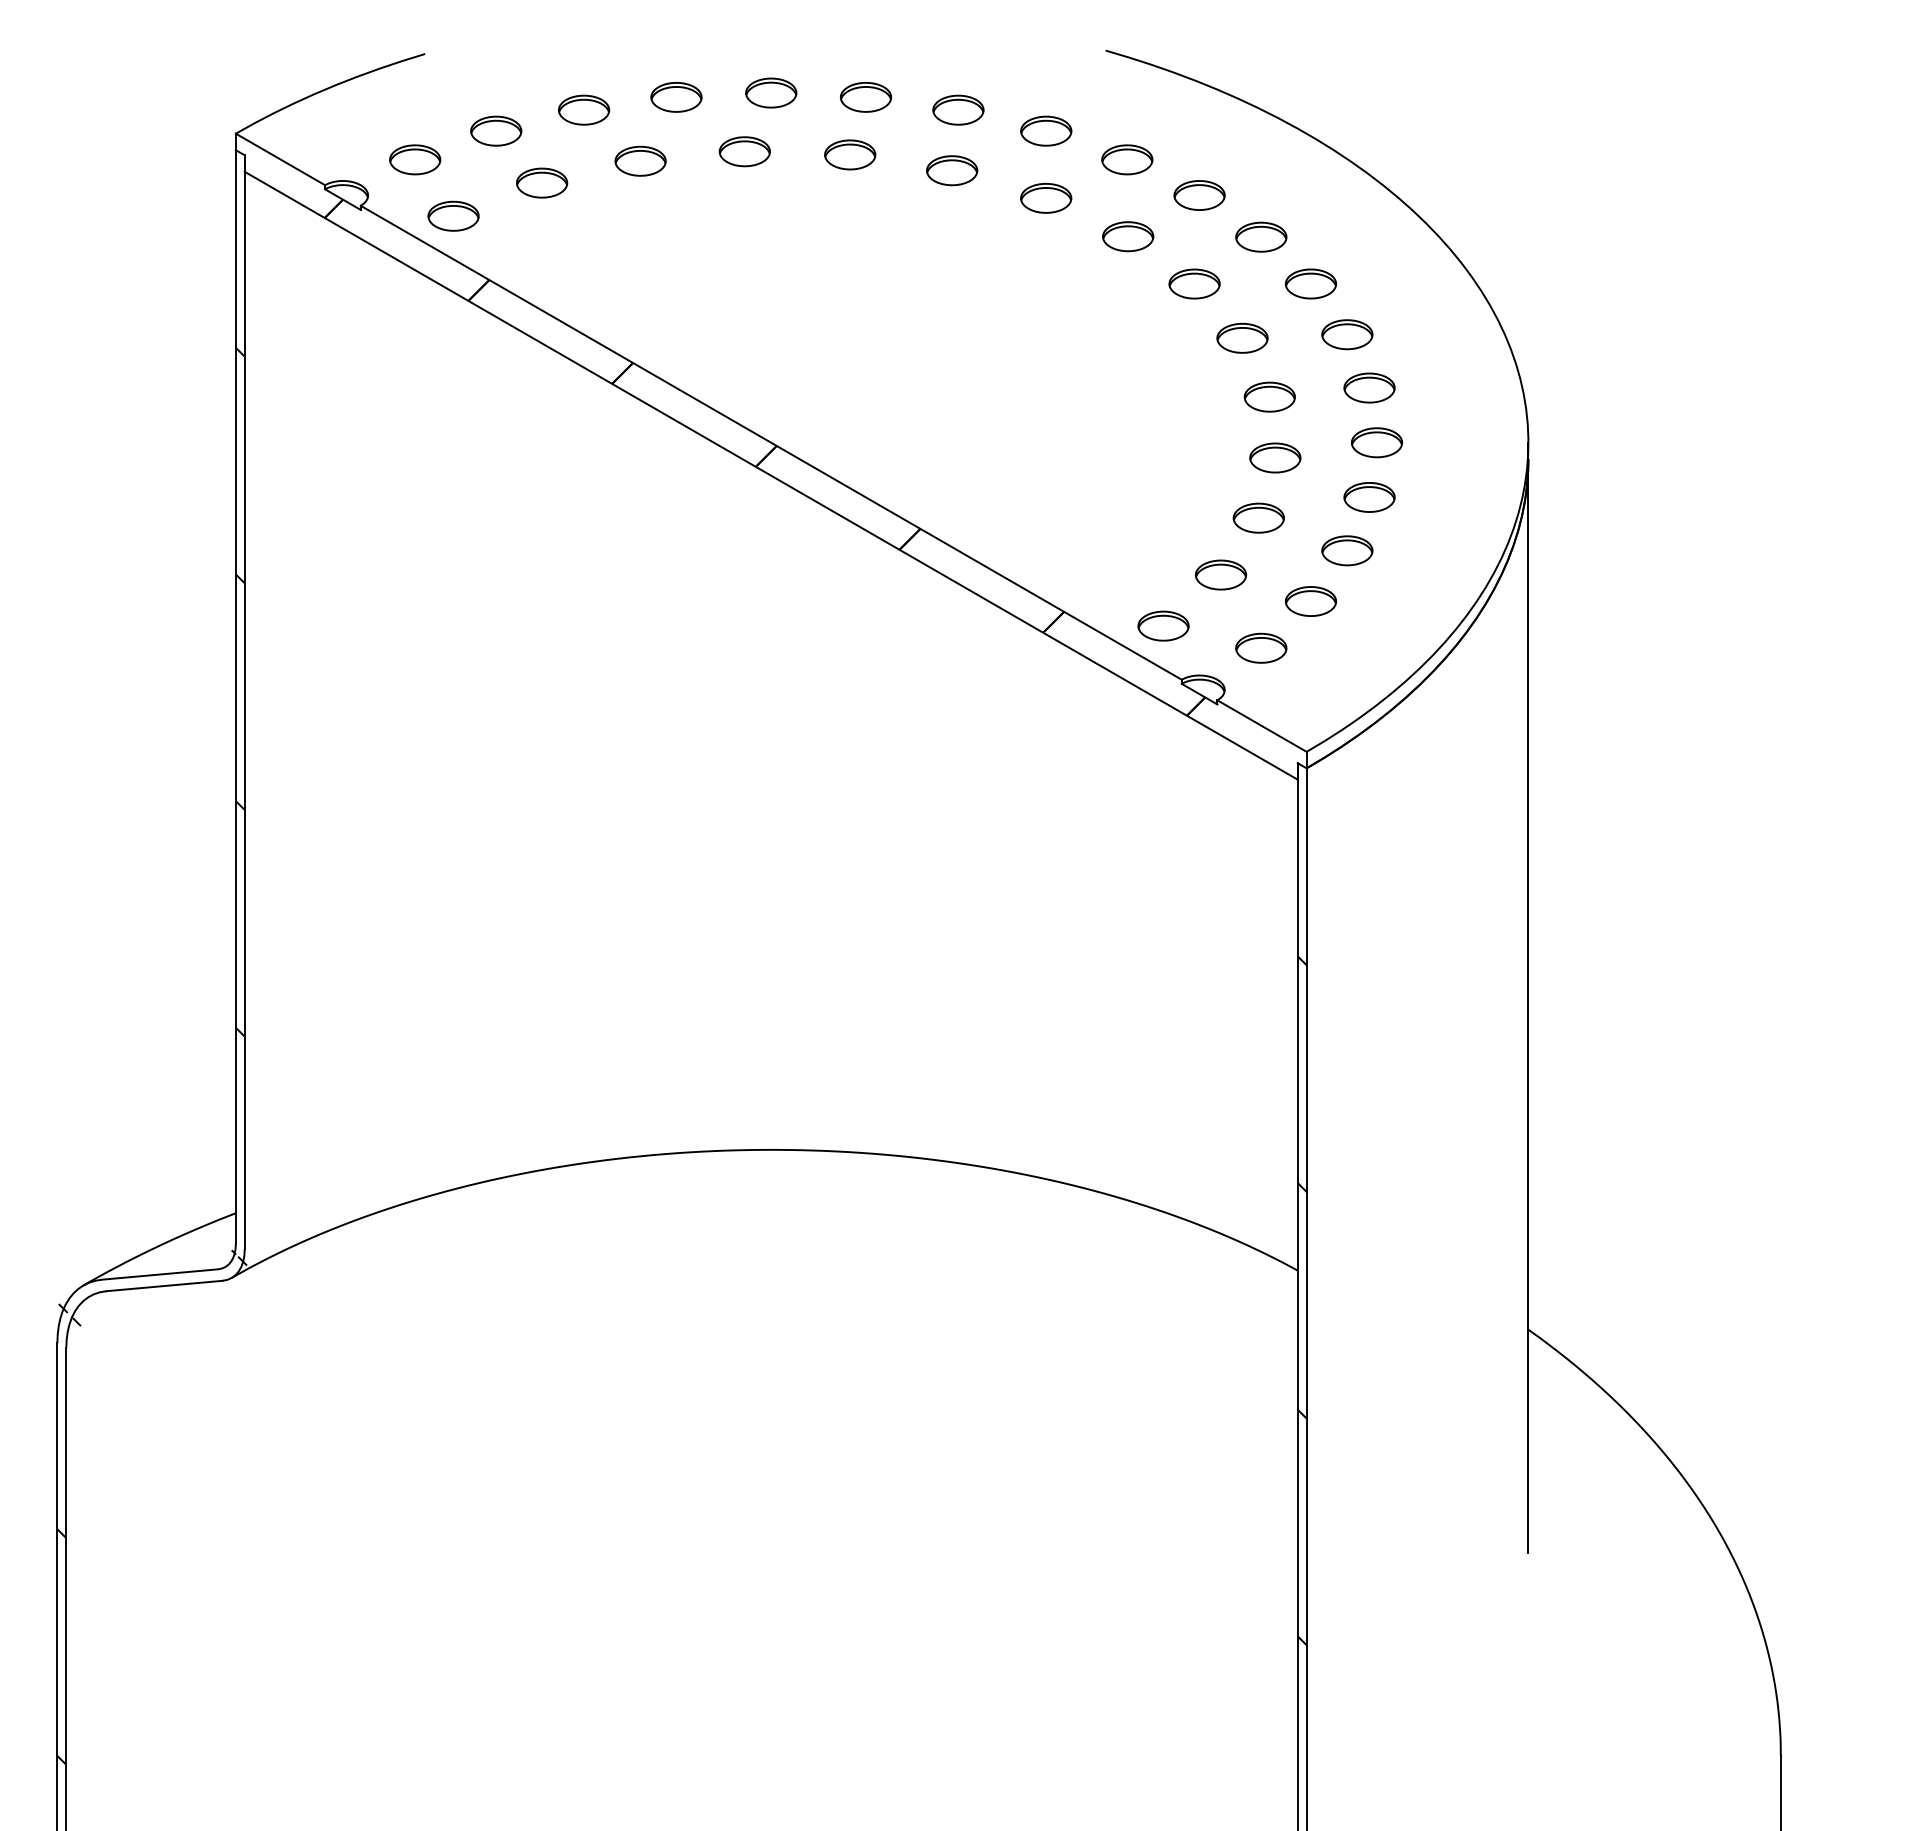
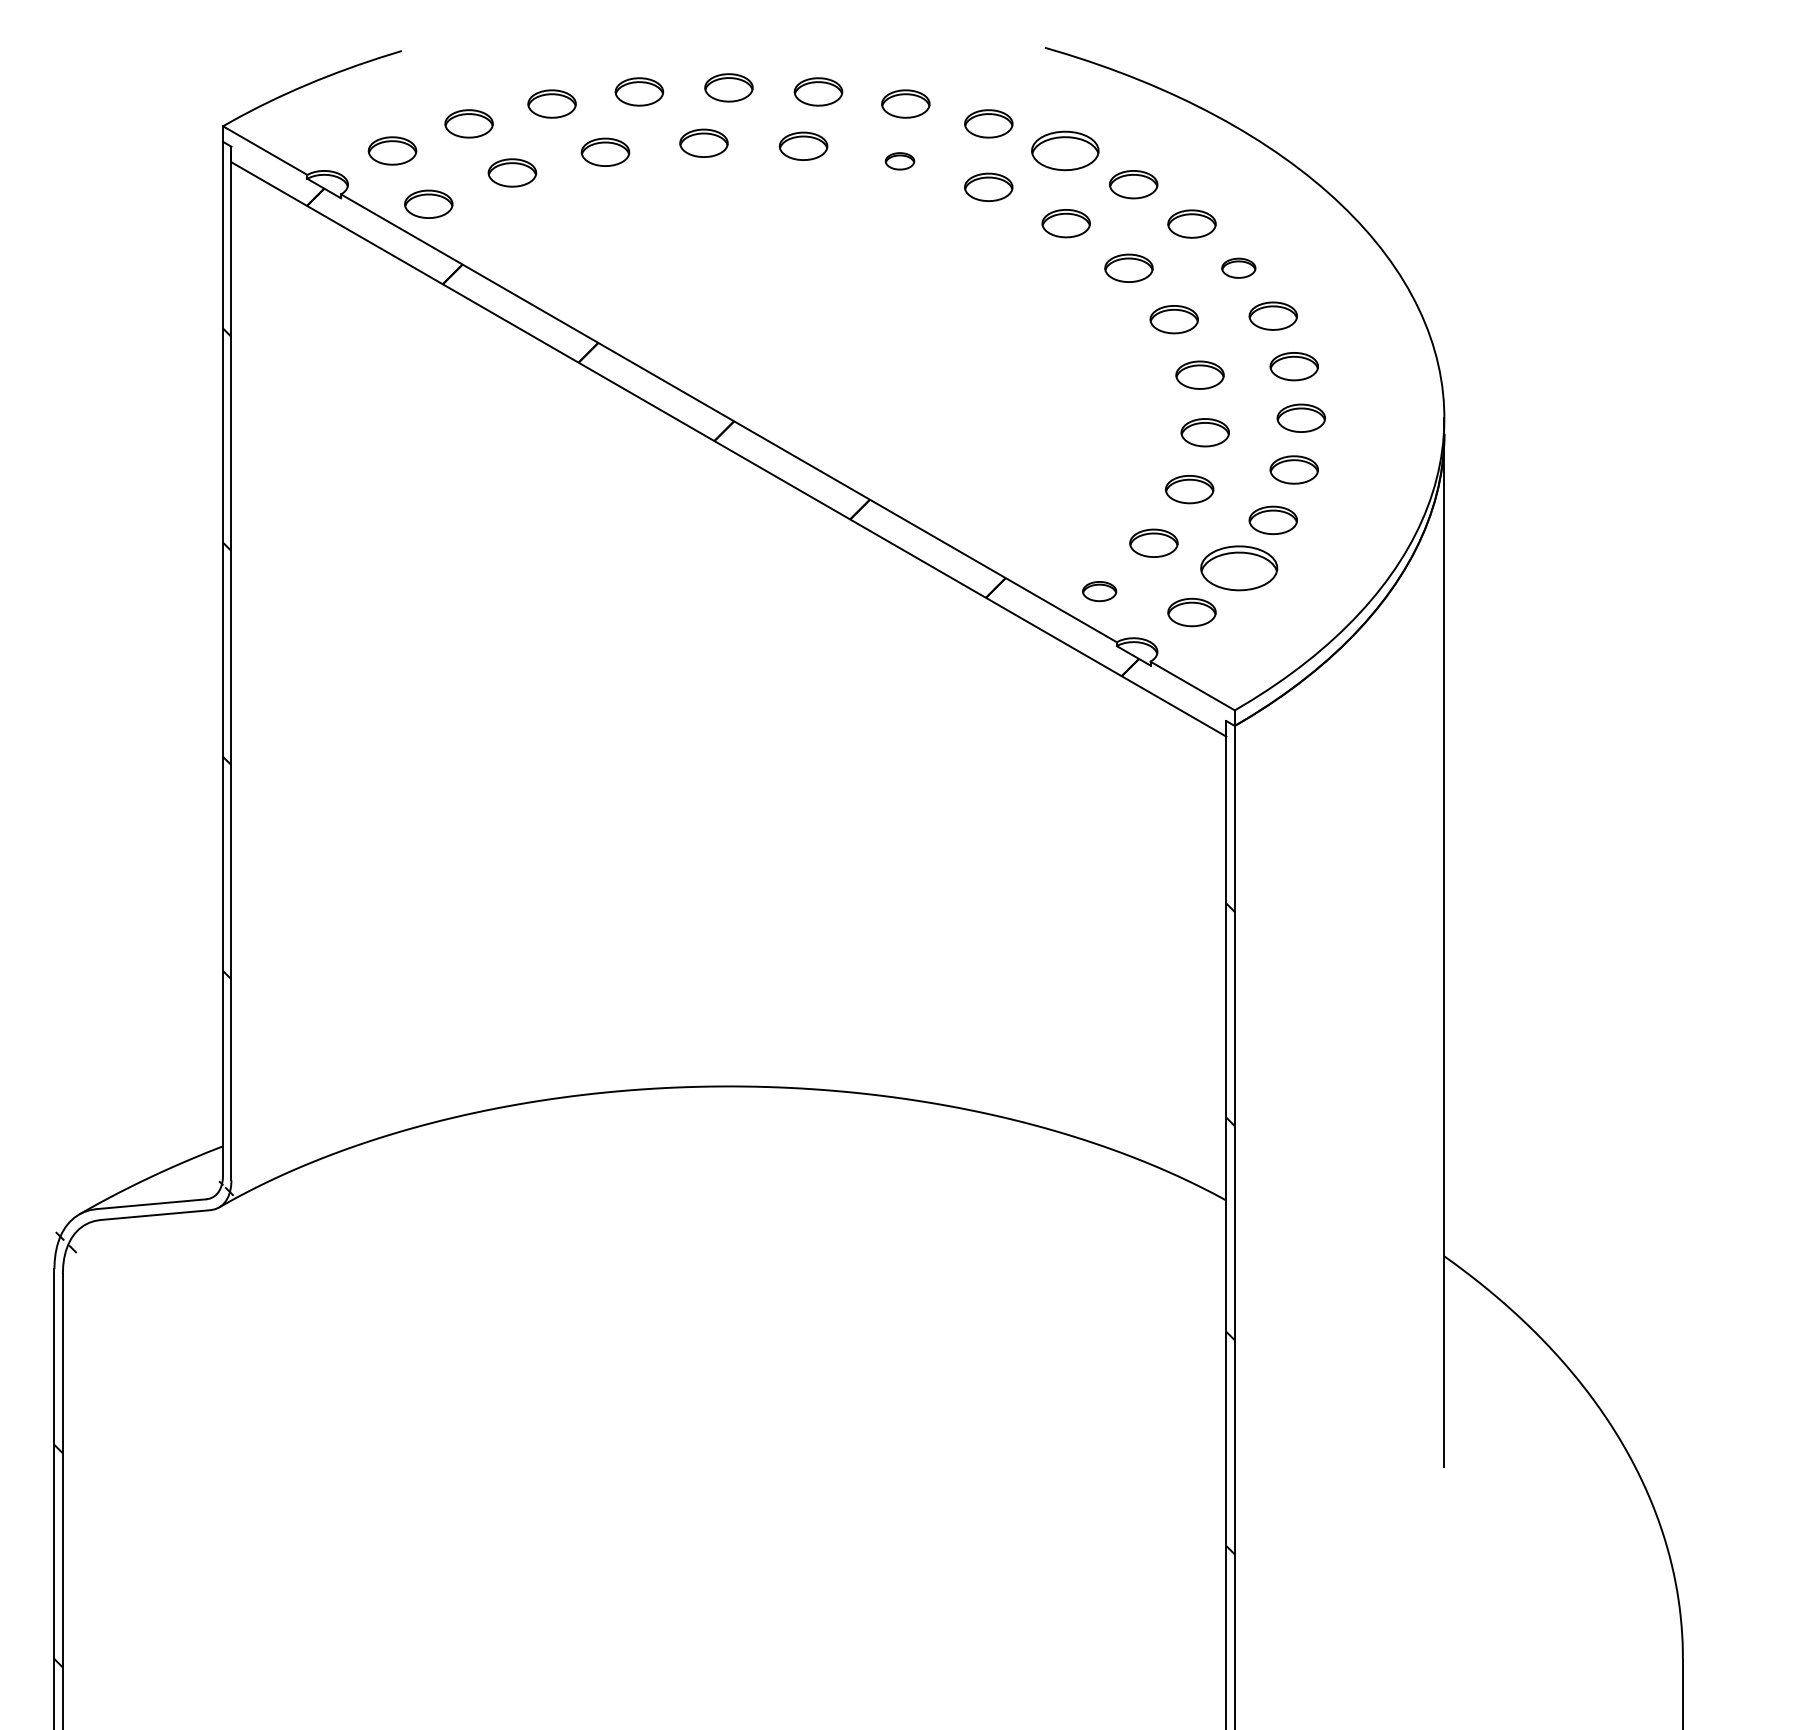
part: (1127, 159) -> (1065, 150), size x1.4
part: (952, 170) -> (900, 161), size x0.6
part: (1310, 283) -> (1238, 267), size x0.7
part: (1310, 601) -> (1238, 568), size x1.6
part: (1163, 625) -> (1099, 590), size x0.7

